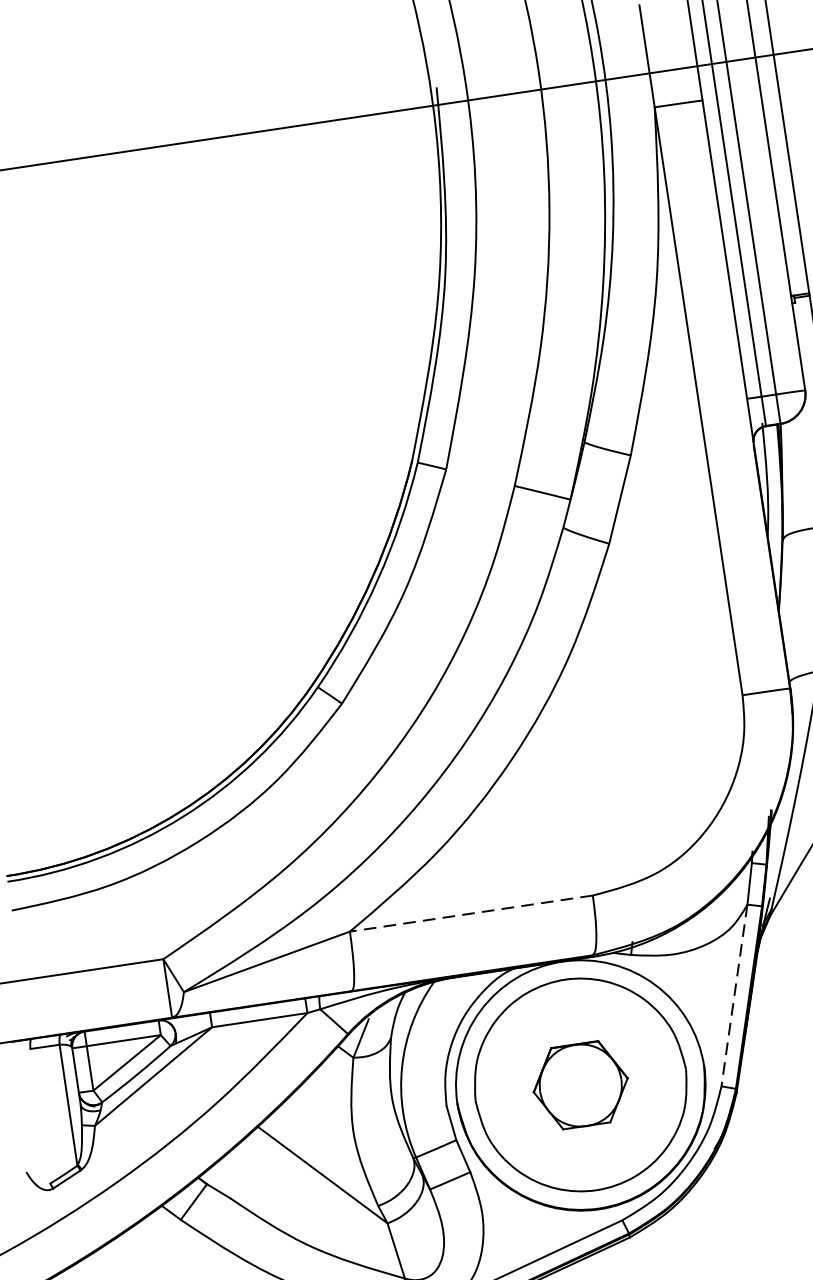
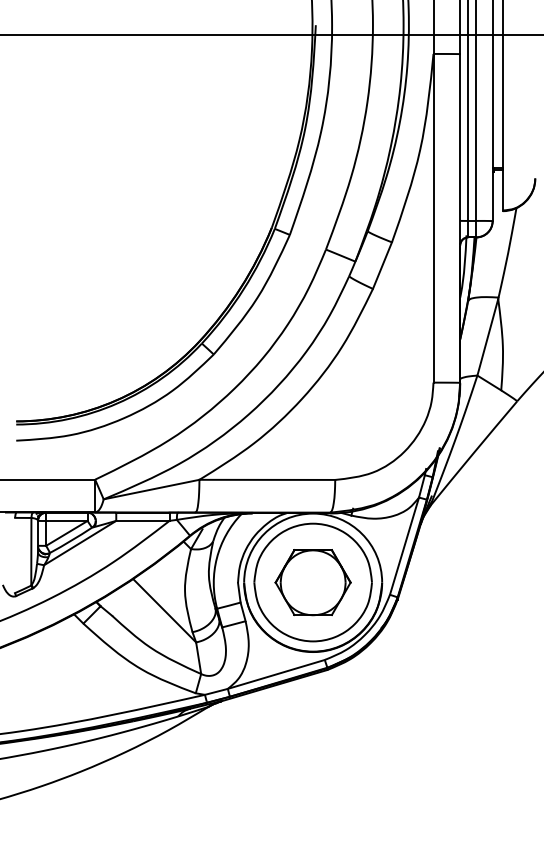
line: (471, 912) -> (267, 479), dashed -> solid
line: (734, 996) -> (404, 546), dashed -> solid
part: (579, 1085) -> (312, 582), size x1.43

